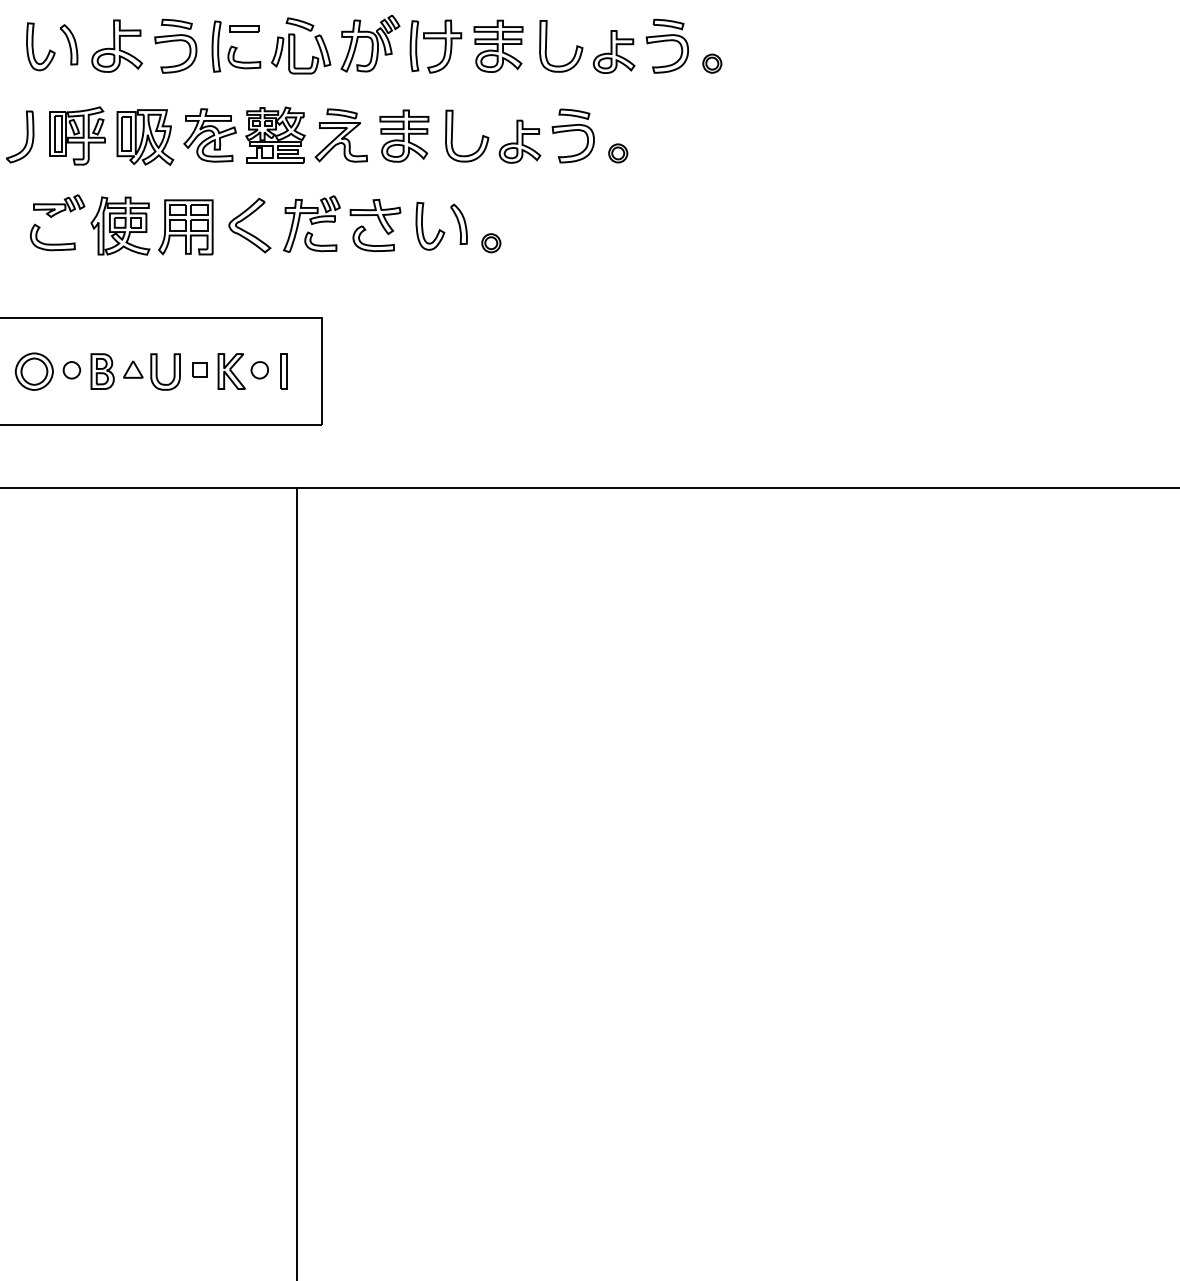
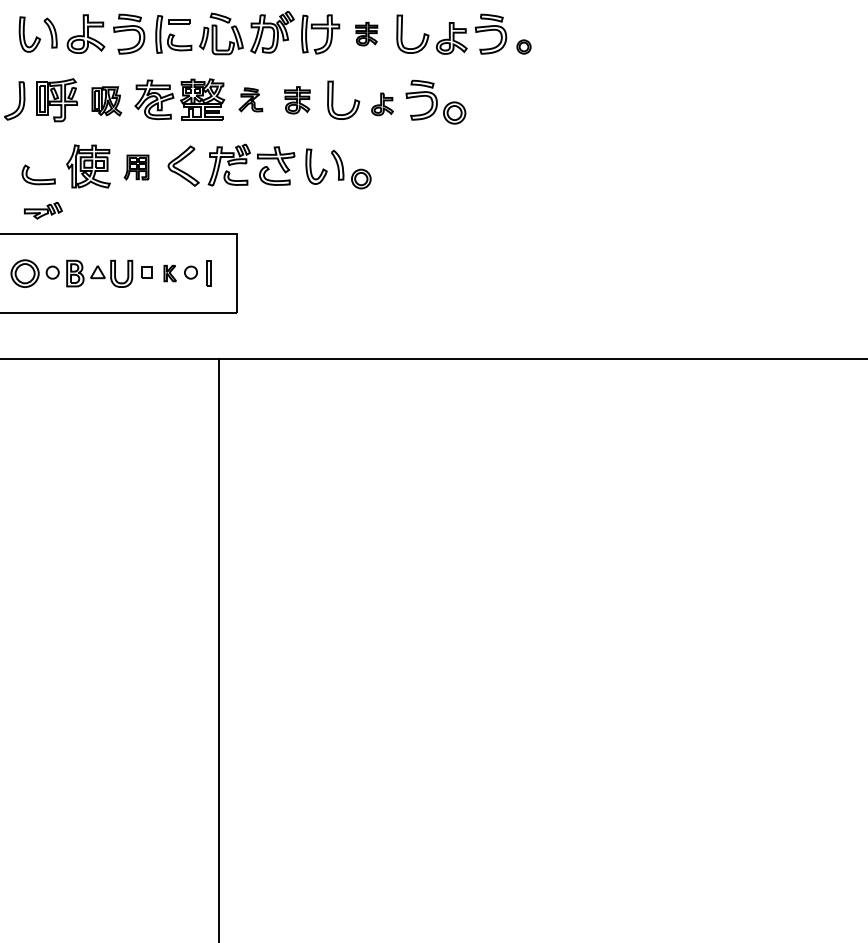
part: (498, 45) -> (366, 33), size x0.6
part: (340, 135) -> (250, 99), size x0.6
part: (404, 135) -> (297, 99), size x0.7
part: (145, 137) -> (106, 101), size x0.7
part: (519, 141) -> (382, 104), size x0.7
part: (618, 153) -> (454, 113), size x1.6
part: (59, 205) -> (43, 210), moved
part: (185, 227) -> (136, 167), size x0.6
part: (491, 243) -> (361, 179), size x1.4
part: (231, 371) -> (170, 273), size x0.6

